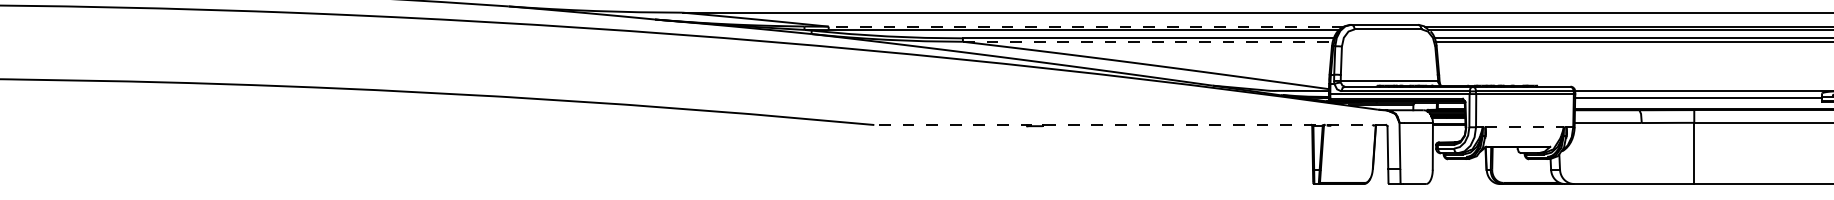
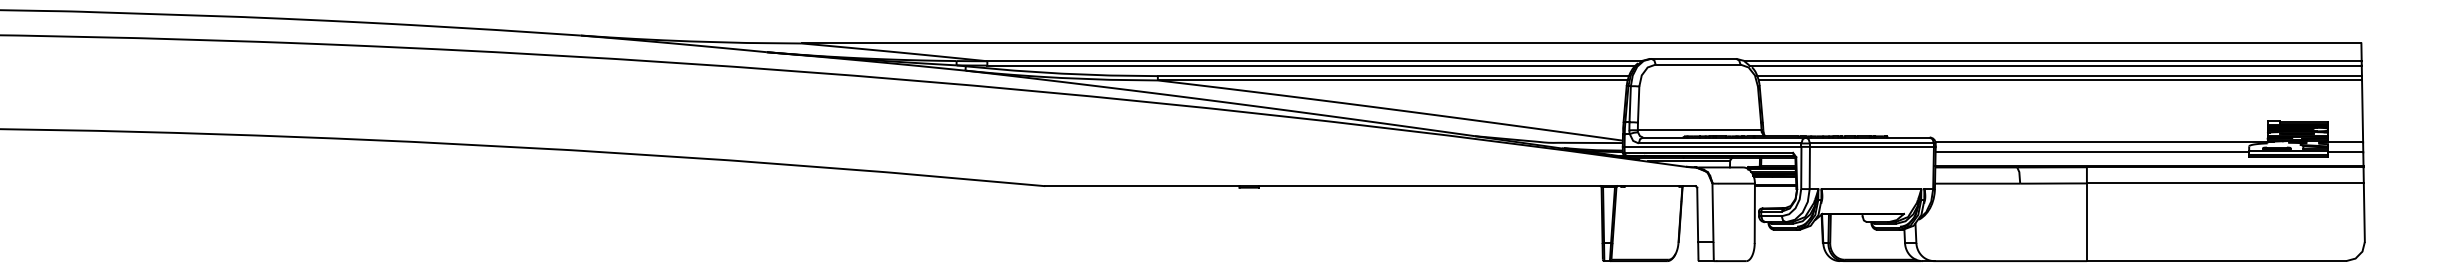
line: (1086, 26) -> (1314, 61), dashed -> solid
line: (1148, 41) -> (1393, 80), dashed -> solid
line: (1130, 125) -> (1370, 186), dashed -> solid
line: (1524, 127) -> (1871, 189), dashed -> solid

